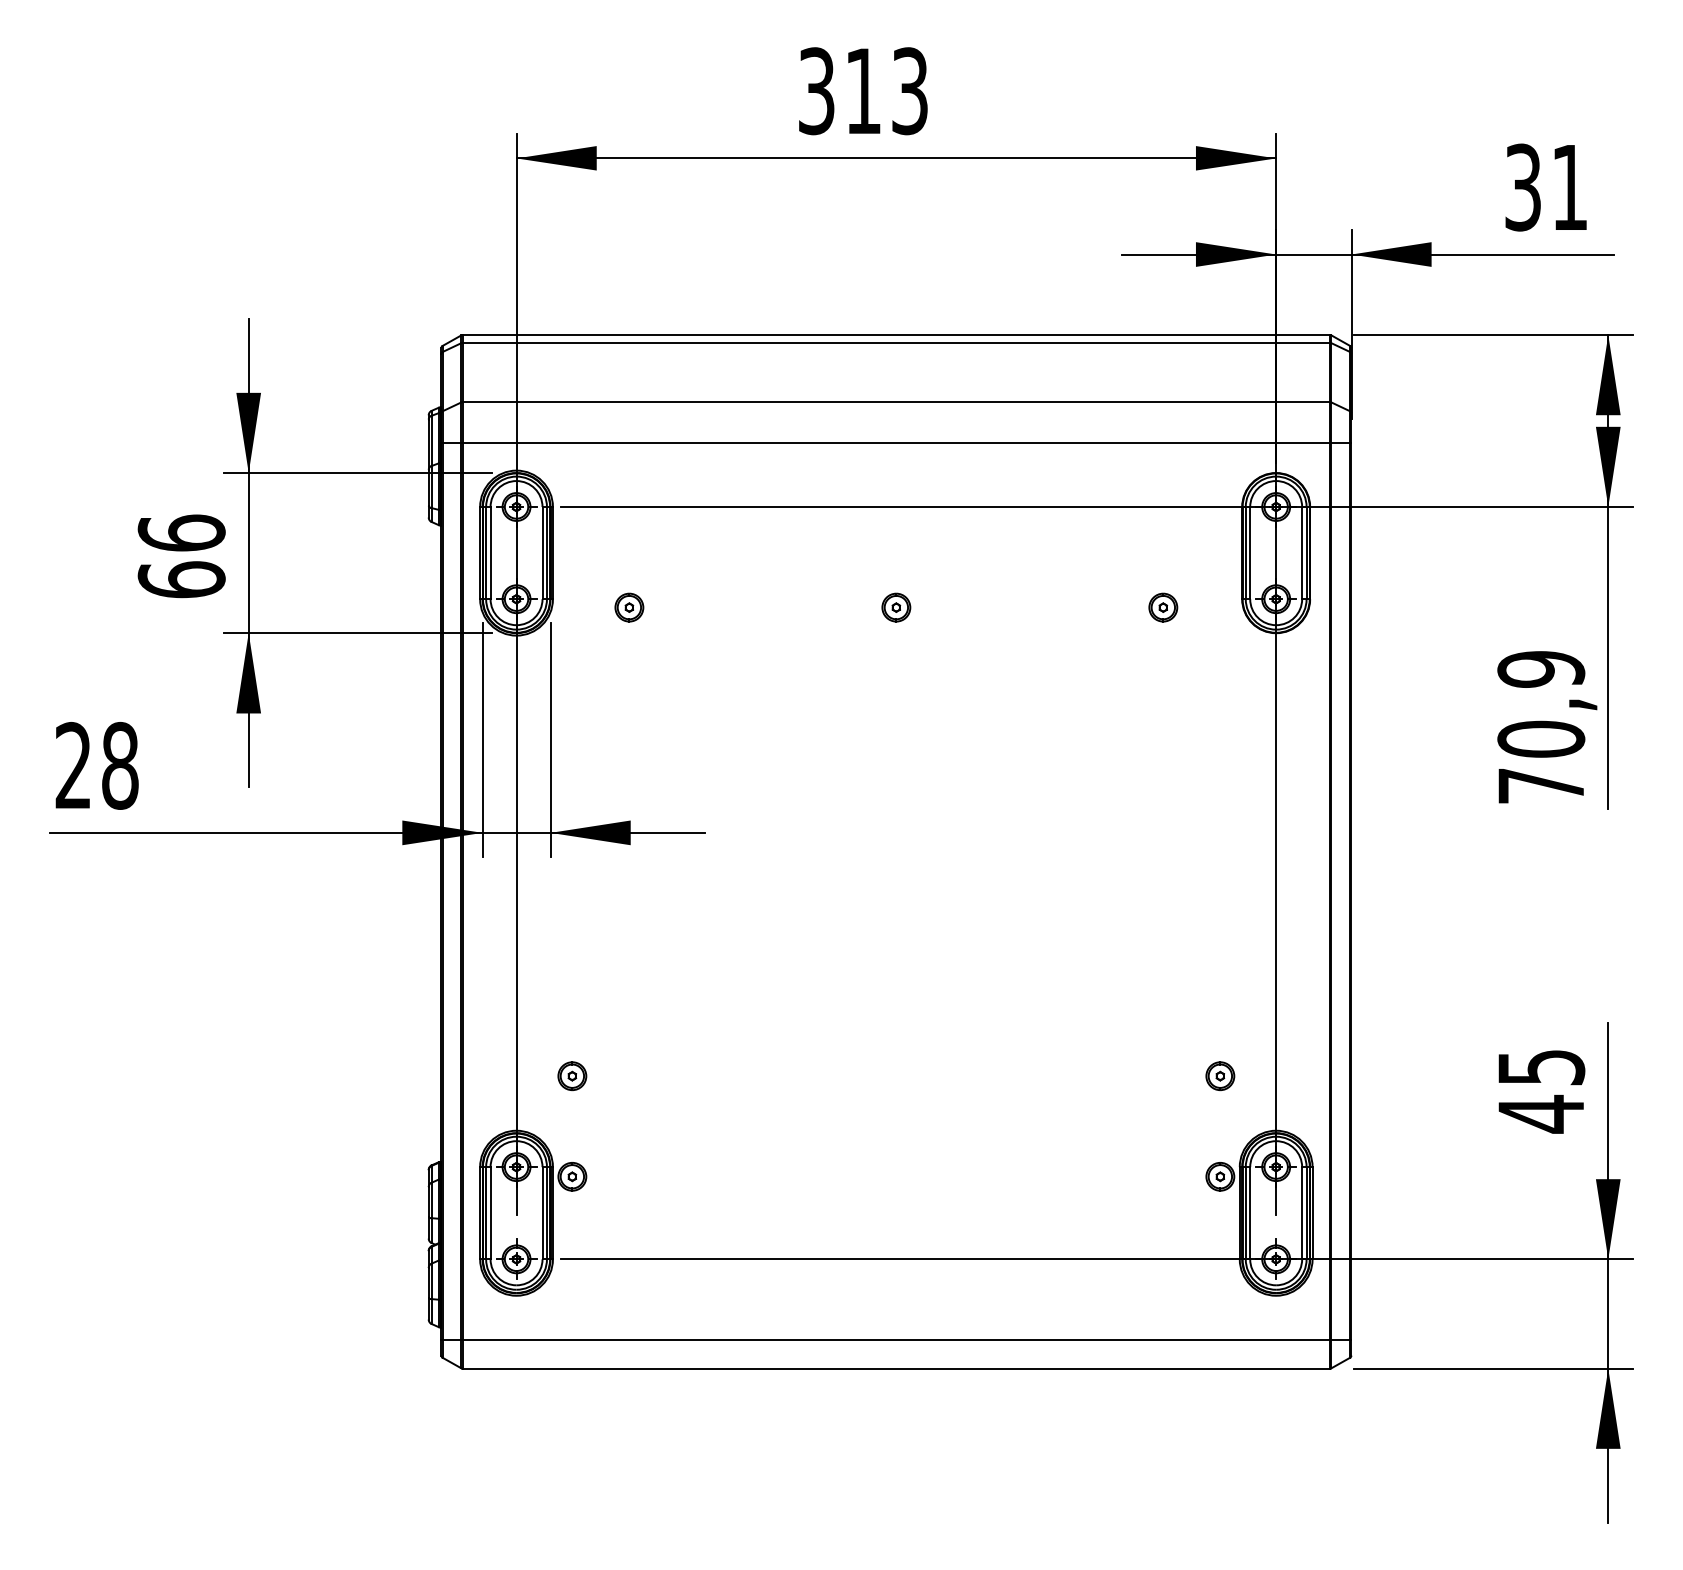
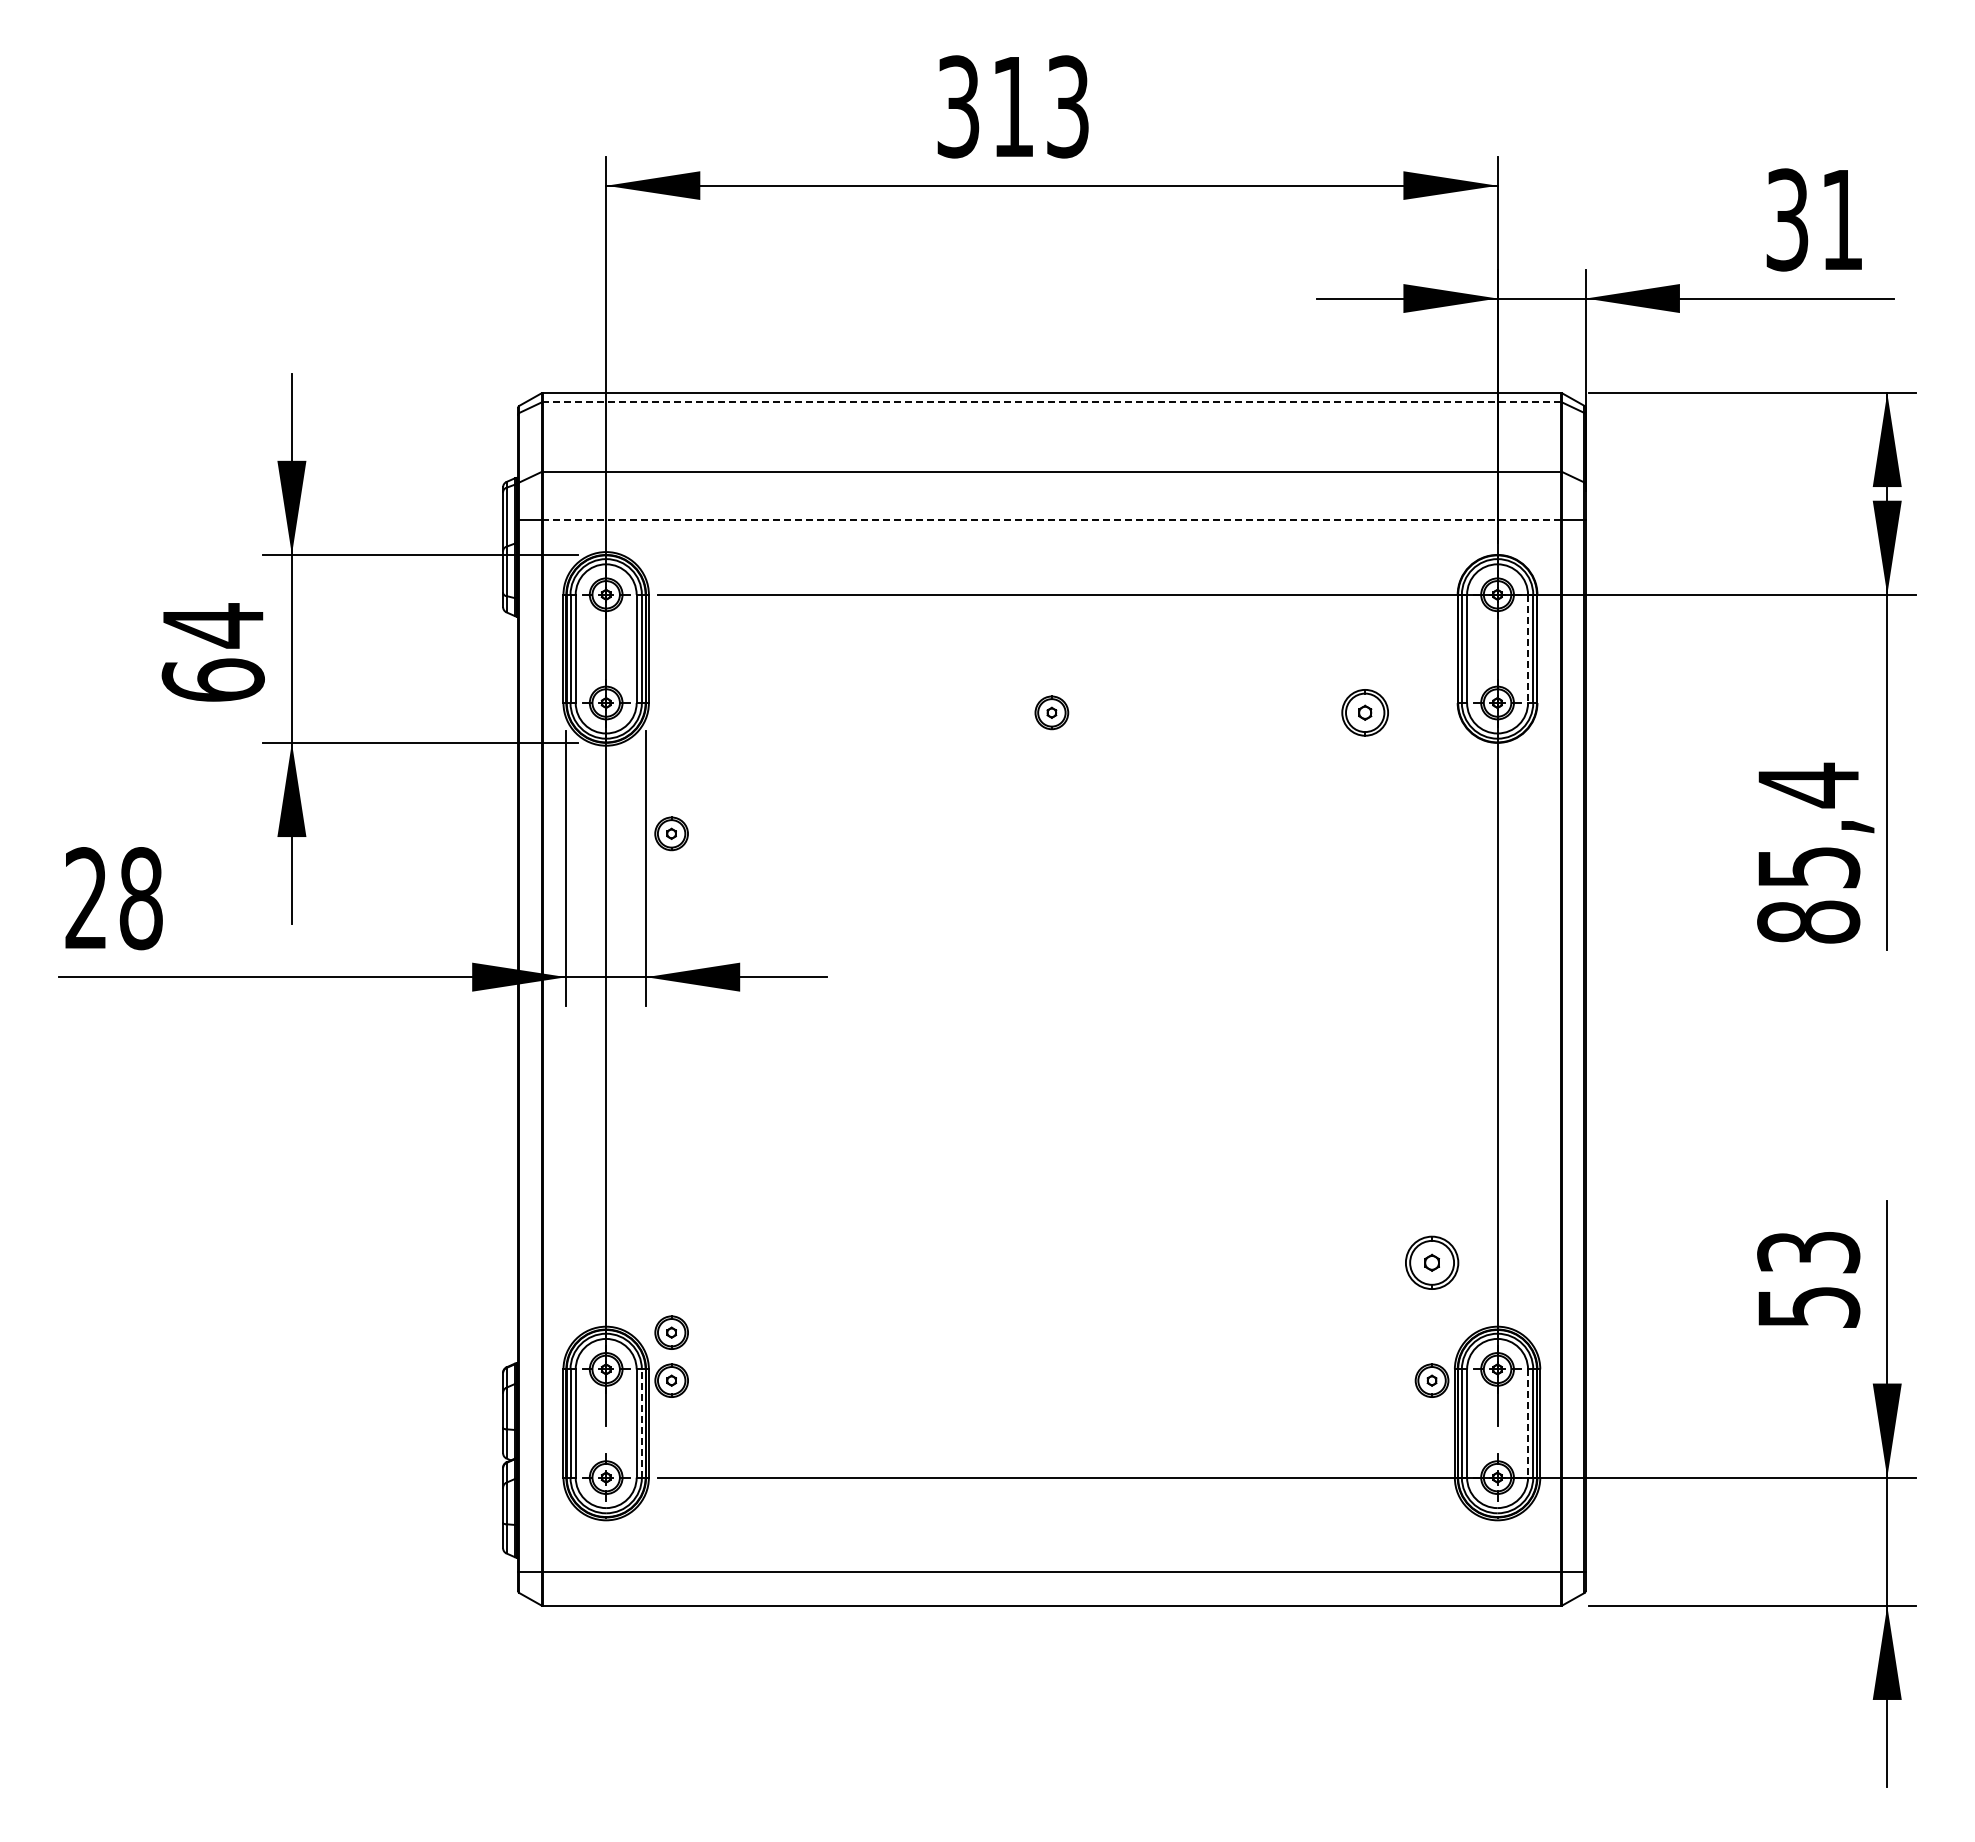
line: (896, 343) -> (1051, 402), solid -> dashed
line: (896, 442) -> (1051, 519), solid -> dashed
text: (181, 533) -> (212, 625), 66 -> 64
line: (1302, 553) -> (1528, 649), solid -> dashed
part: (629, 607) -> (671, 833), moved
part: (1162, 607) -> (1364, 712), size x1.4
text: (1541, 726) -> (1808, 852), 70,9 -> 85,4
part: (572, 1076) -> (671, 1332), moved
part: (1219, 1076) -> (1431, 1262), size x1.6
text: (1541, 1092) -> (1808, 1281), 45 -> 53
line: (546, 1213) -> (641, 1423), solid -> dashed
line: (1302, 1214) -> (1528, 1424), solid -> dashed

